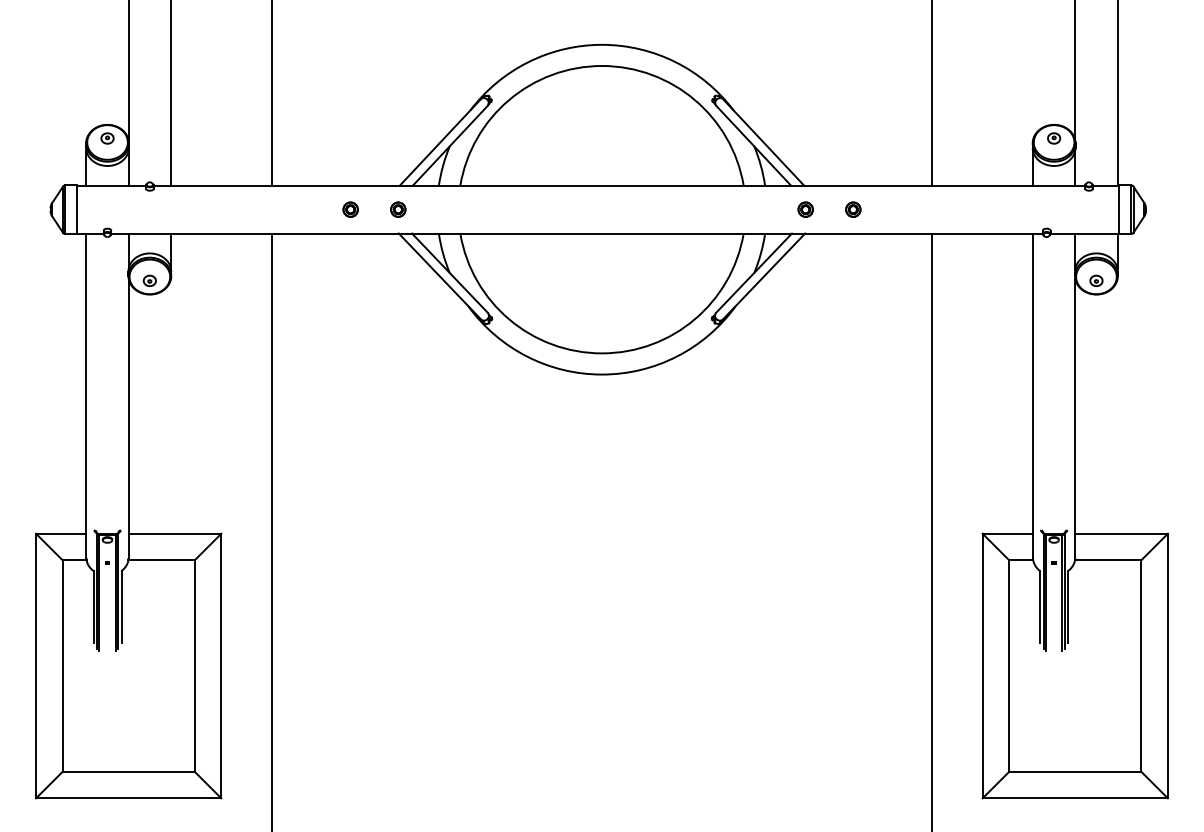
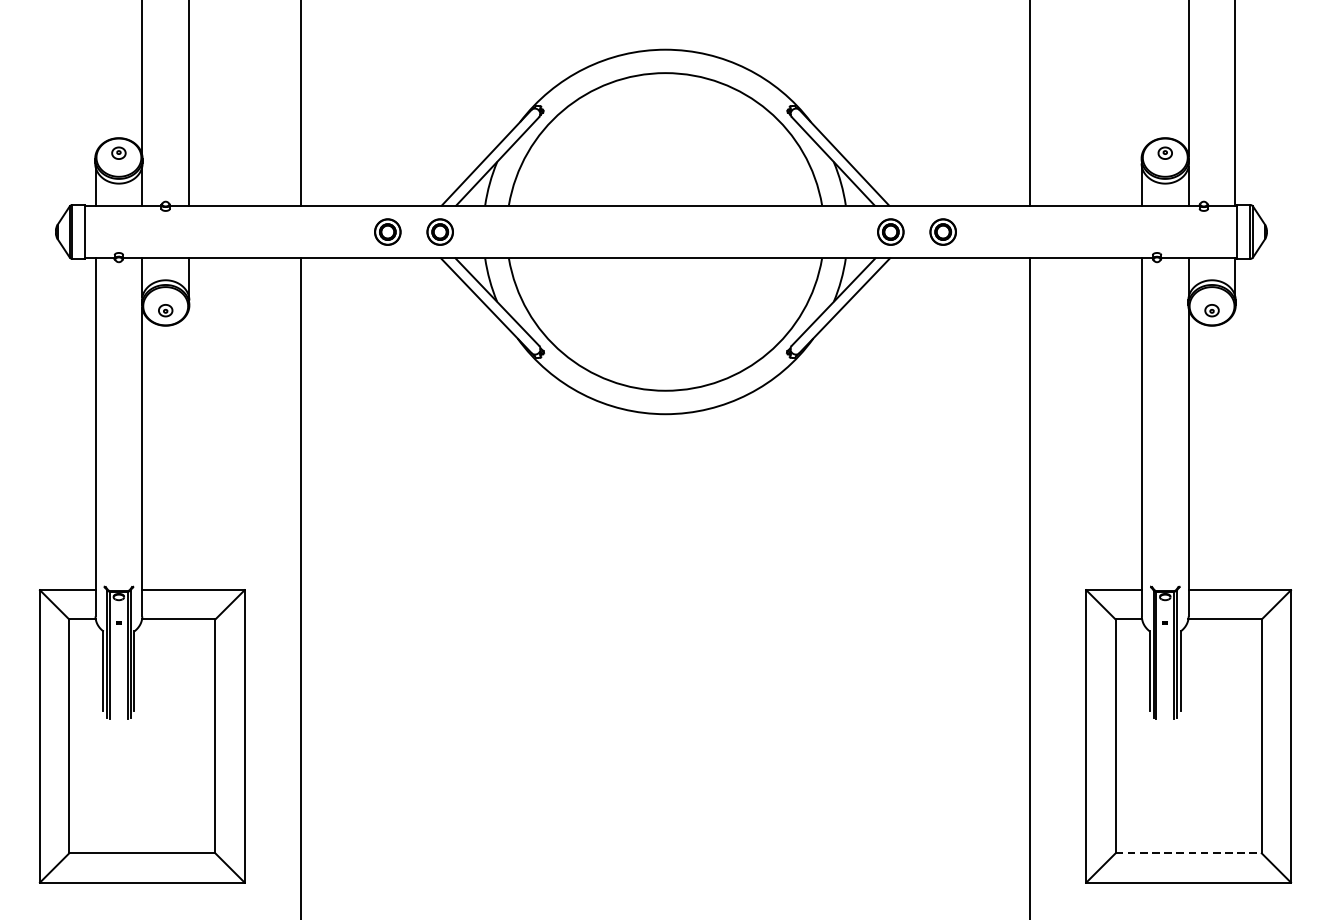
part: (350, 209) -> (387, 231), size x1.6
part: (398, 209) -> (440, 231), size x1.6
part: (805, 209) -> (890, 231), size x1.6
part: (853, 209) -> (943, 231), size x1.6
line: (1075, 771) -> (1188, 852), solid -> dashed

